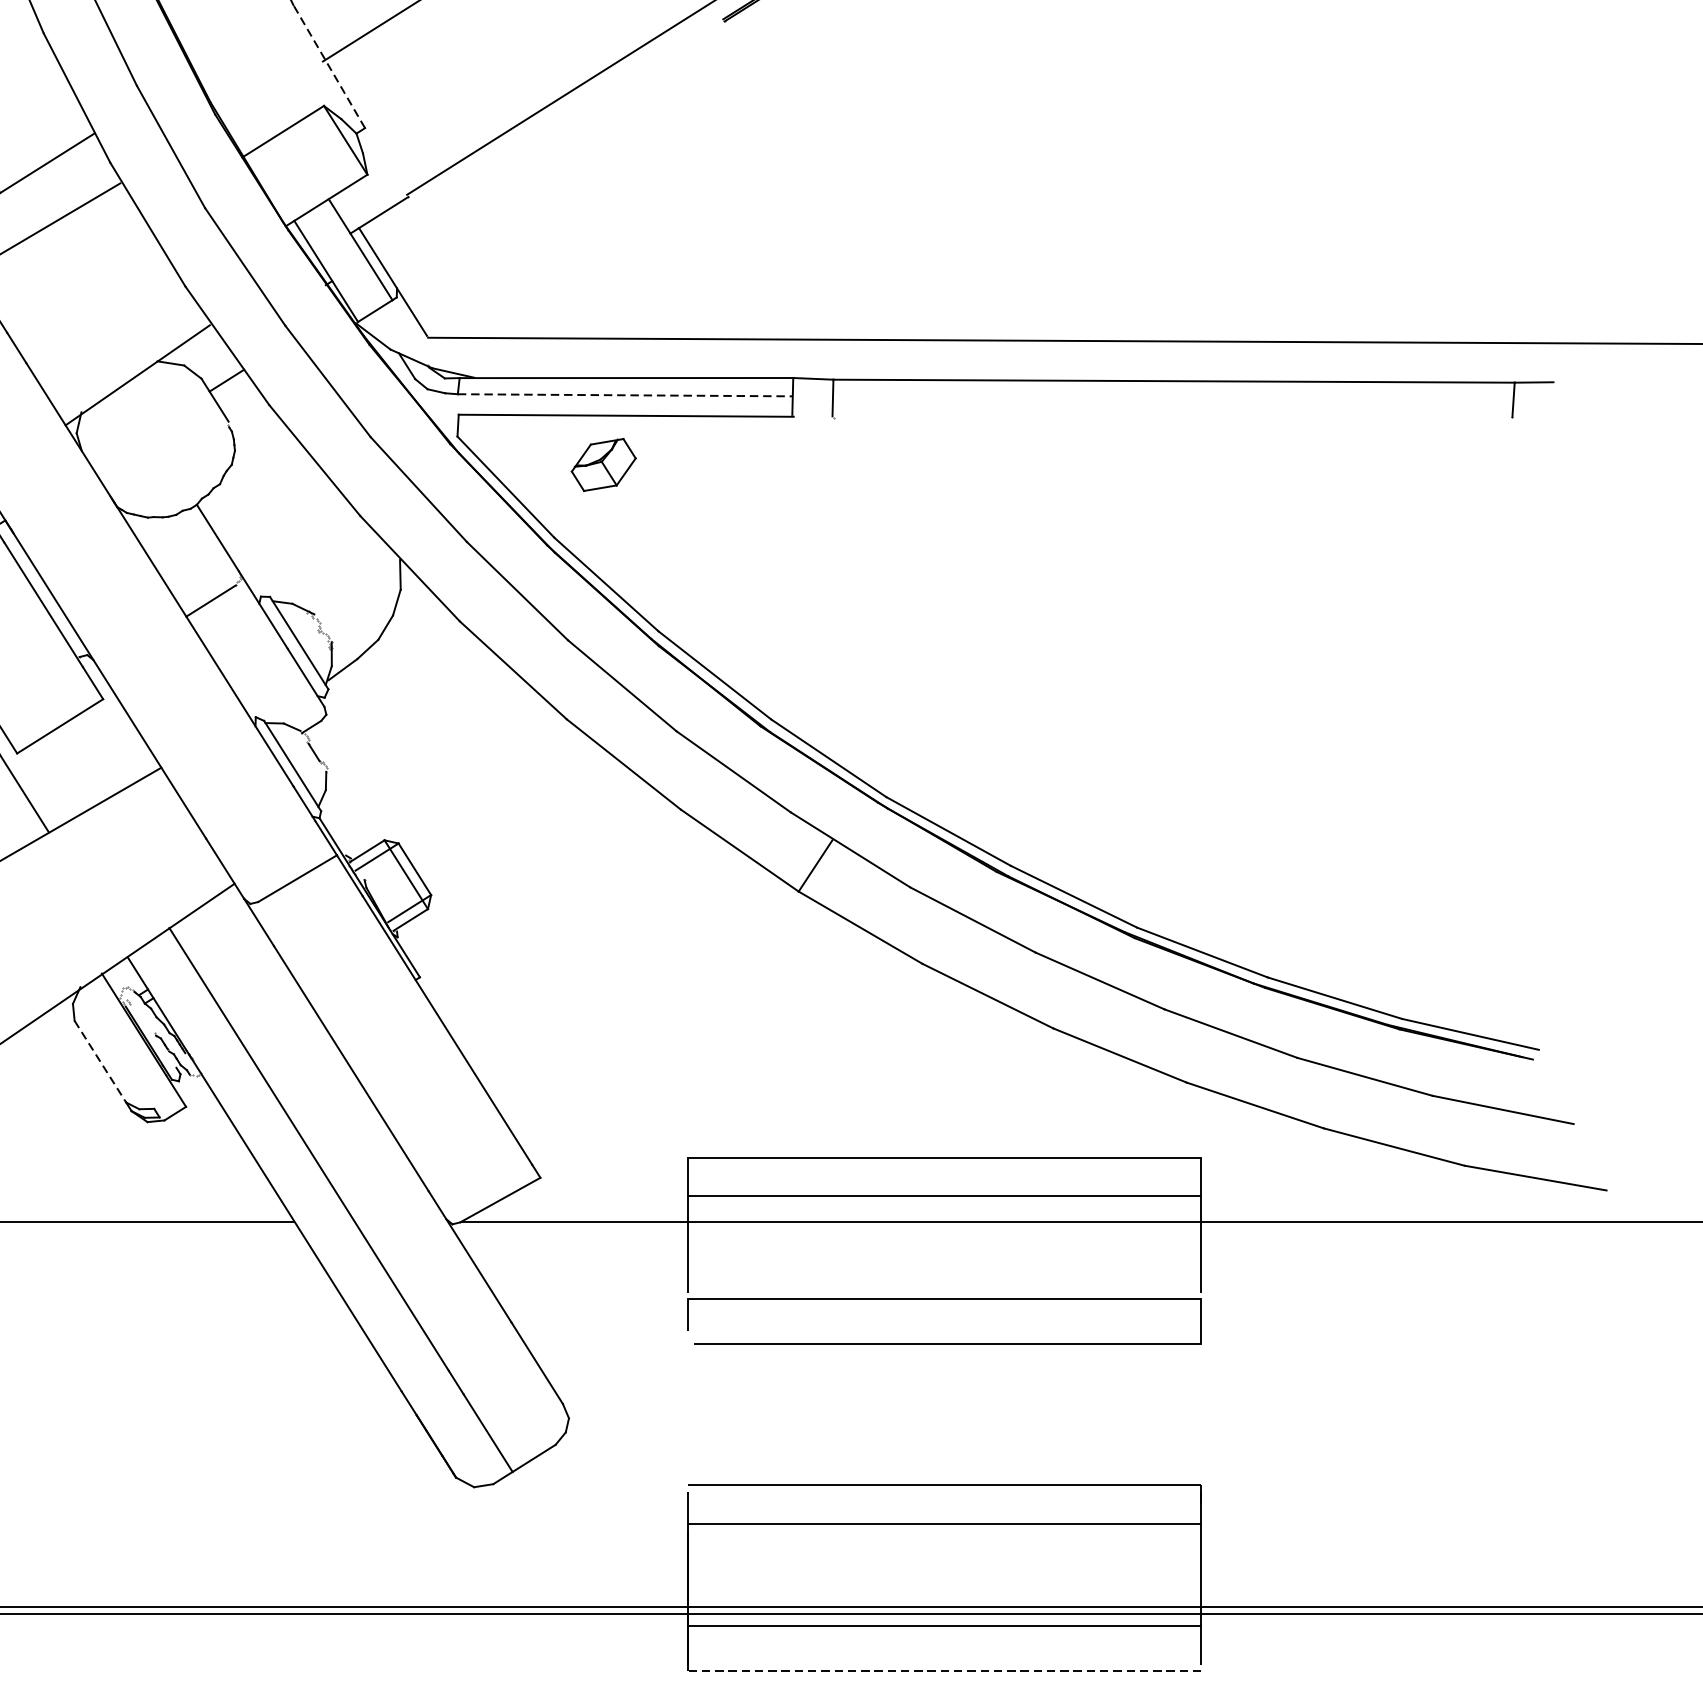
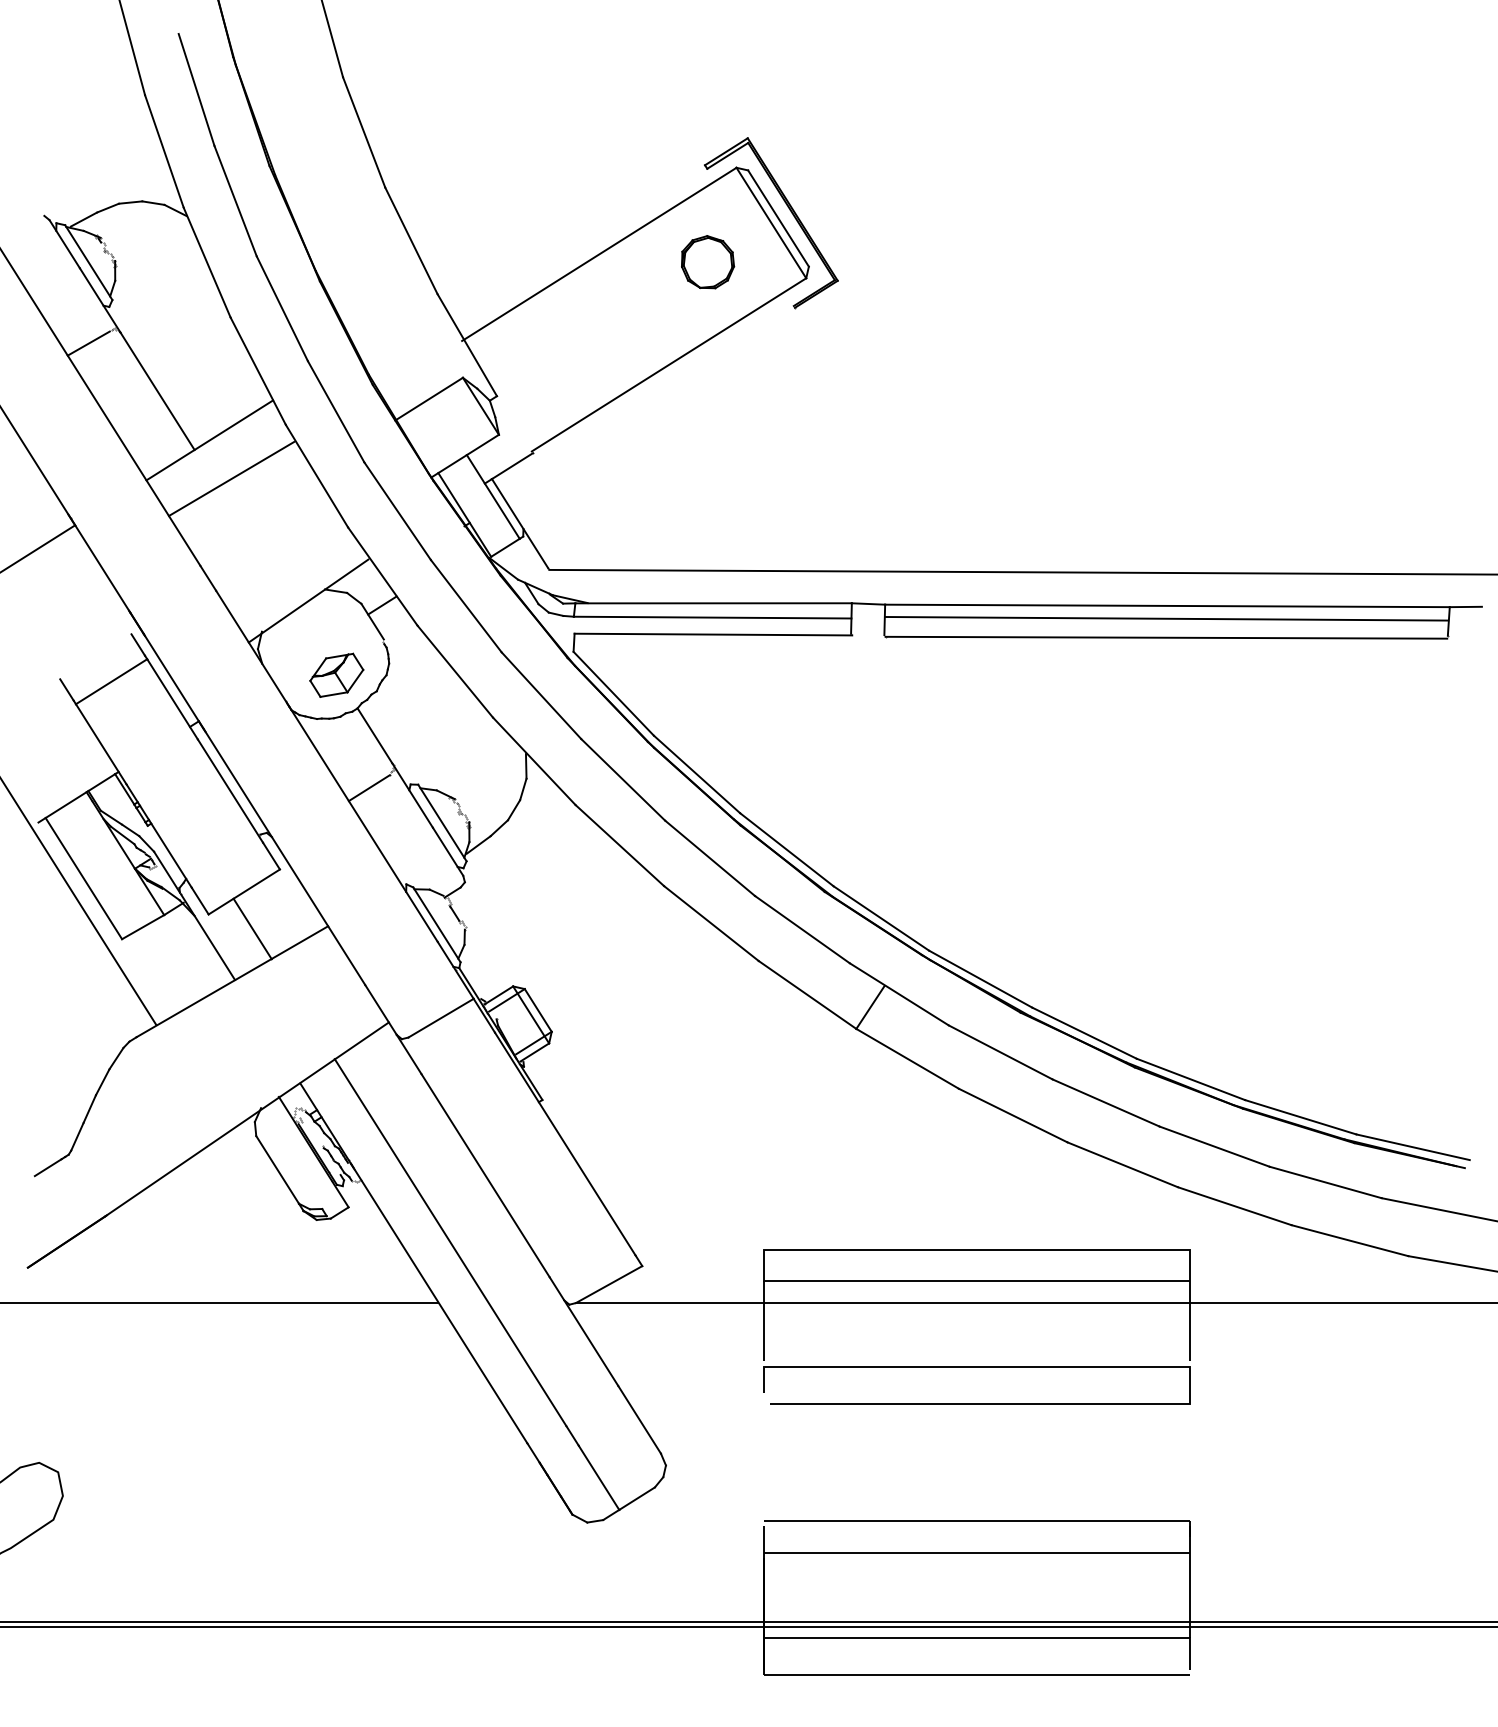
line: (329, 65) -> (467, 344), dashed -> solid
line: (625, 395) -> (712, 617), dashed -> solid
line: (1172, 396) -> (1166, 618), added
line: (1172, 419) -> (1166, 637), added
part: (603, 463) -> (336, 674), moved
line: (70, 770) -> (252, 928), added
line: (100, 1062) -> (277, 1170), dashed -> solid
line: (944, 1671) -> (977, 1675), dashed -> solid

